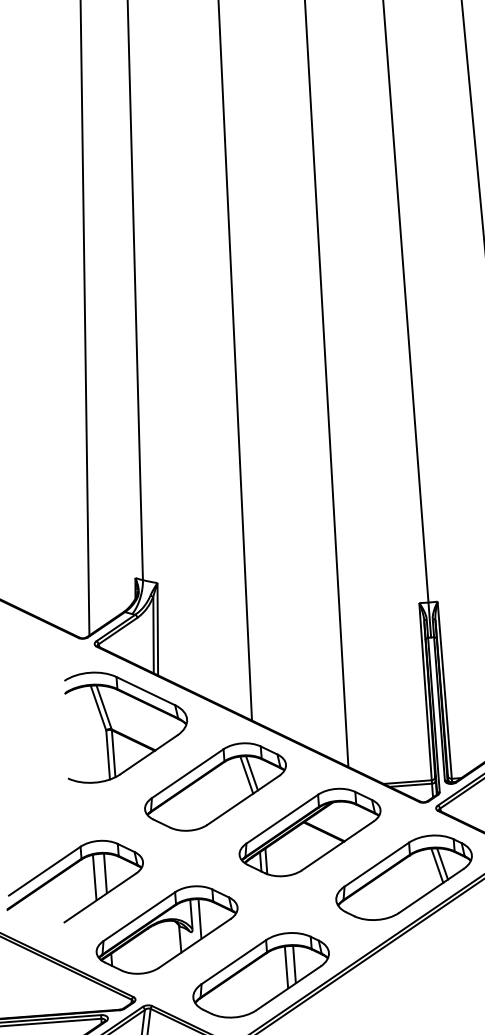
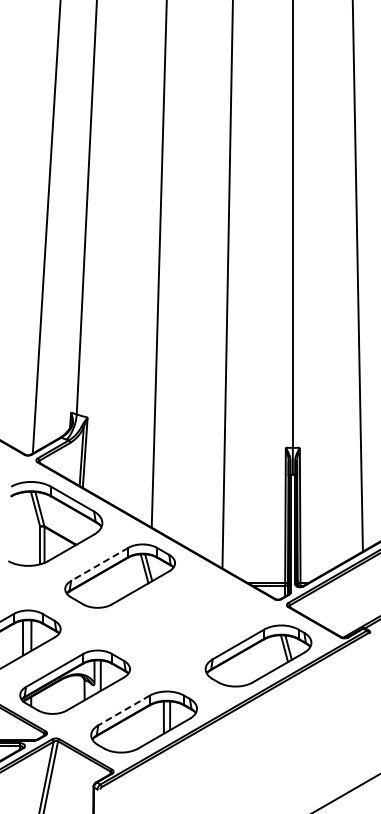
line: (187, 773) -> (99, 564), solid -> dashed
part: (309, 831) -> (189, 615), removed
line: (234, 962) -> (124, 710), solid -> dashed

